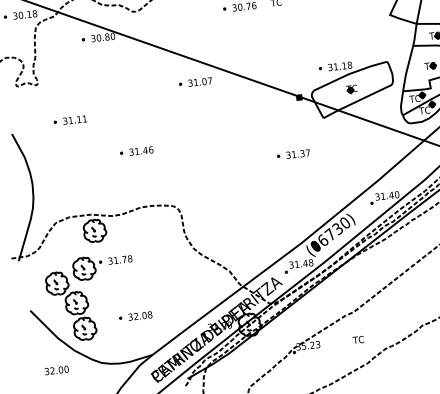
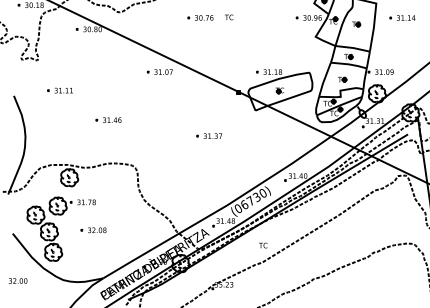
part: (292, 153) -> (208, 135), moved
part: (135, 316) -> (93, 230), moved
text: (358, 339) -> (263, 245), moved
text: (57, 369) -> (18, 280), moved

